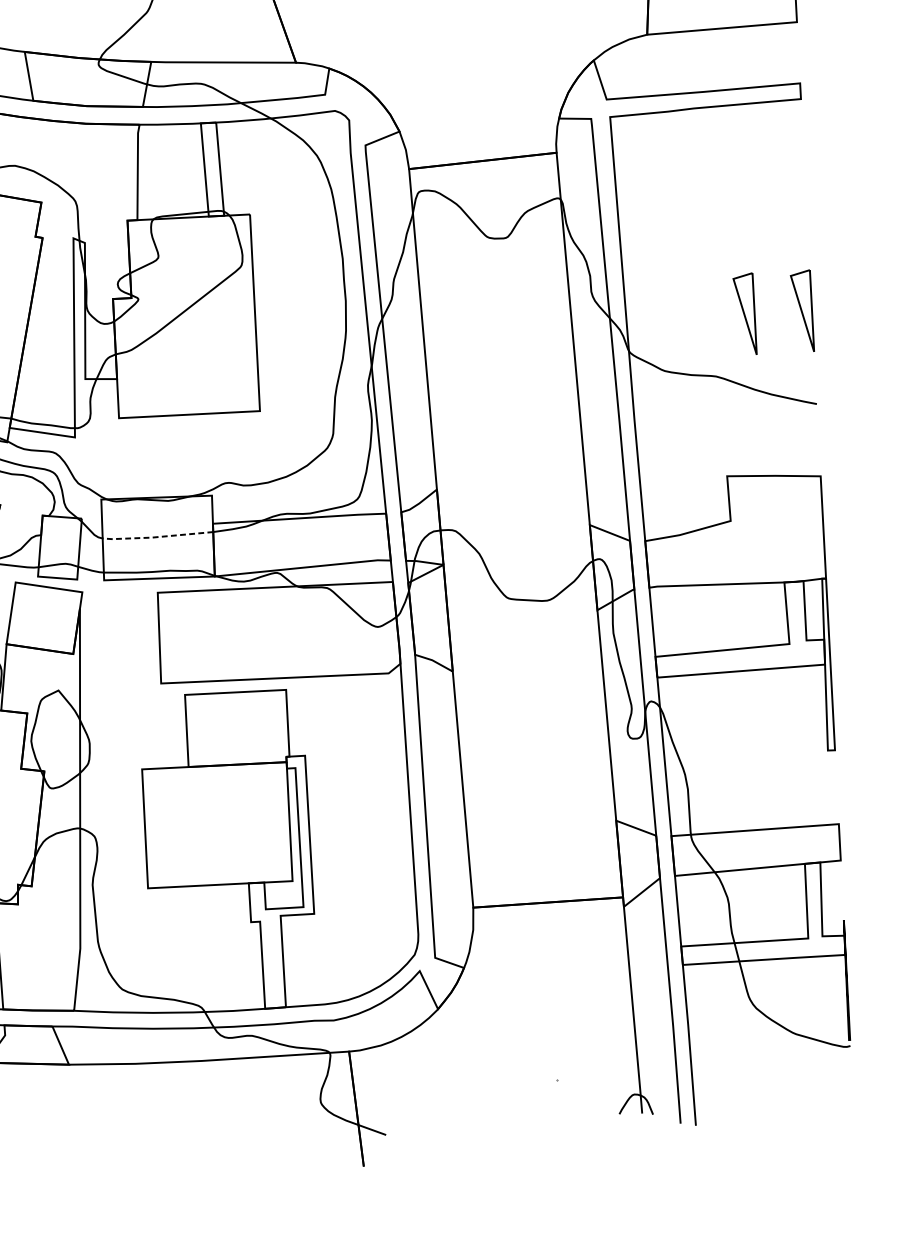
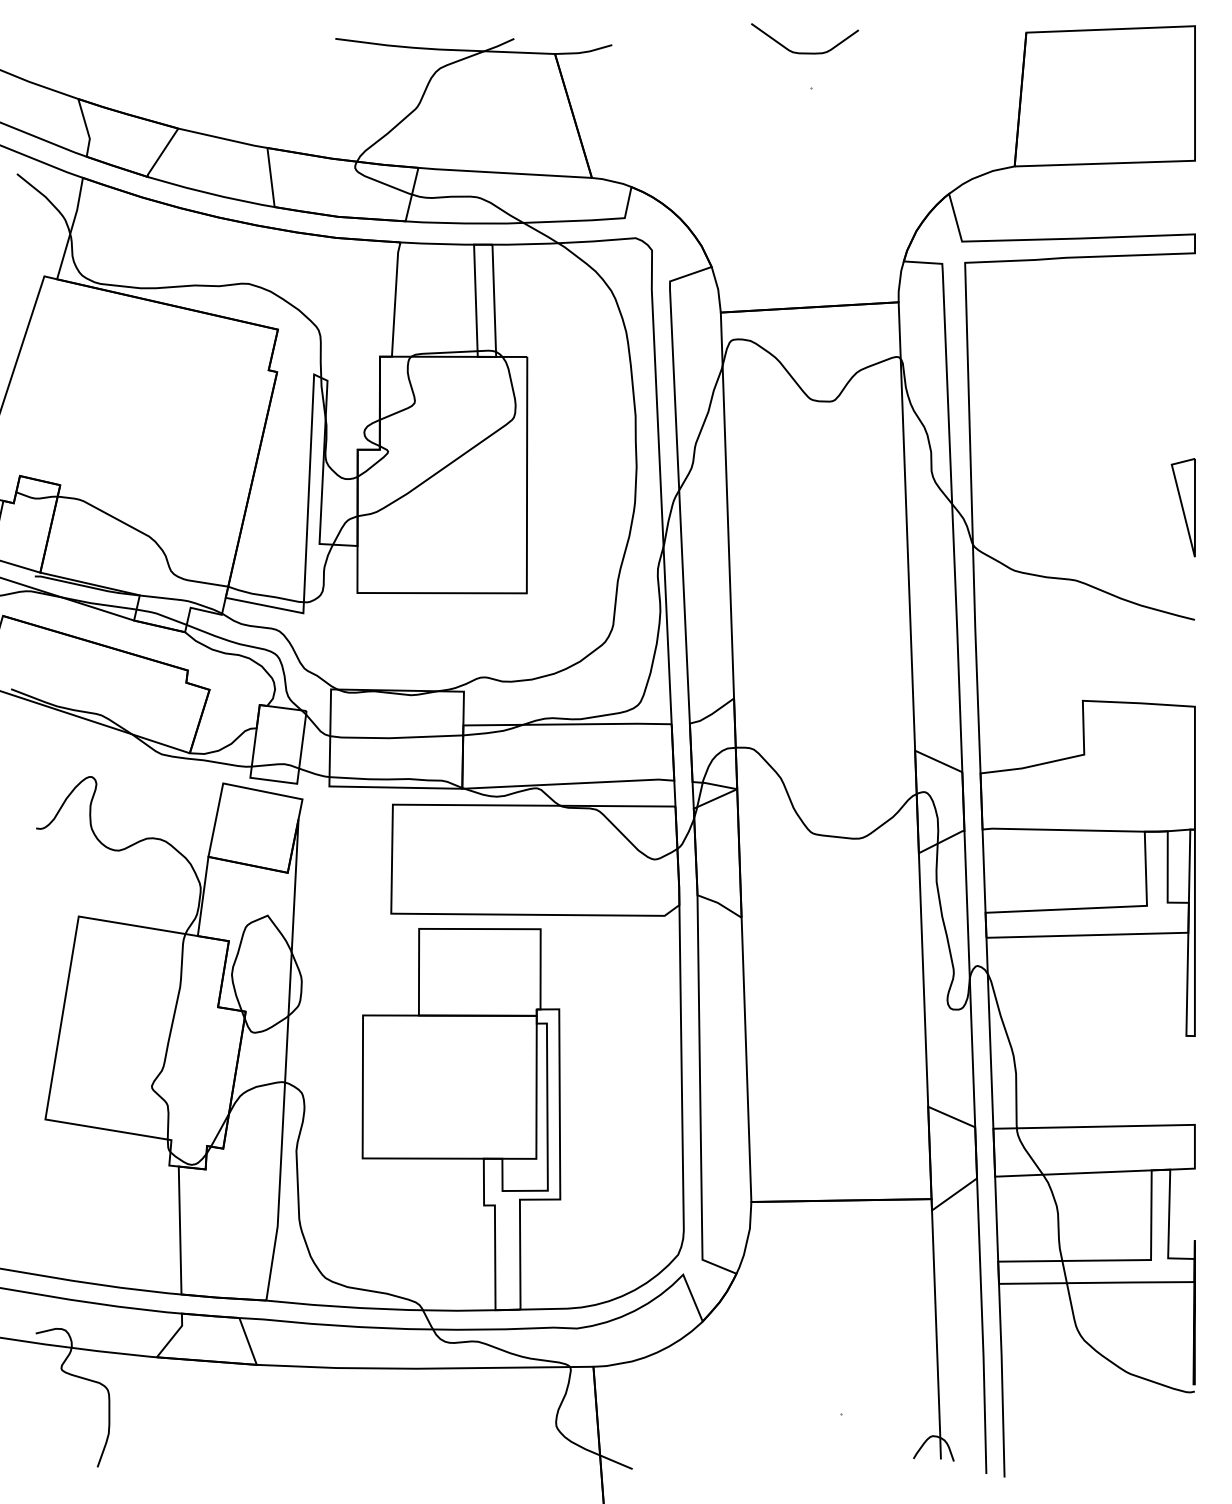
part: (744, 314) -> (1113, 507), removed
line: (157, 537) -> (395, 738), dashed -> solid

